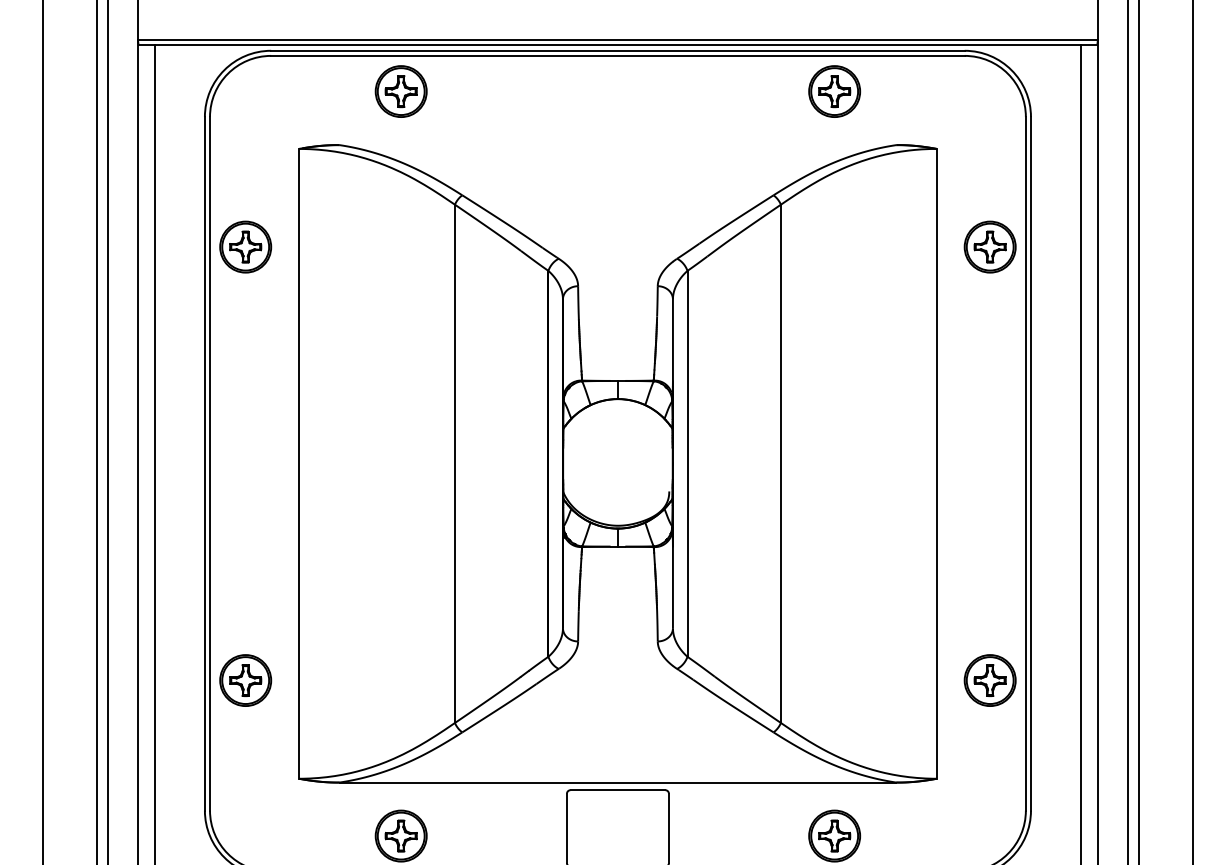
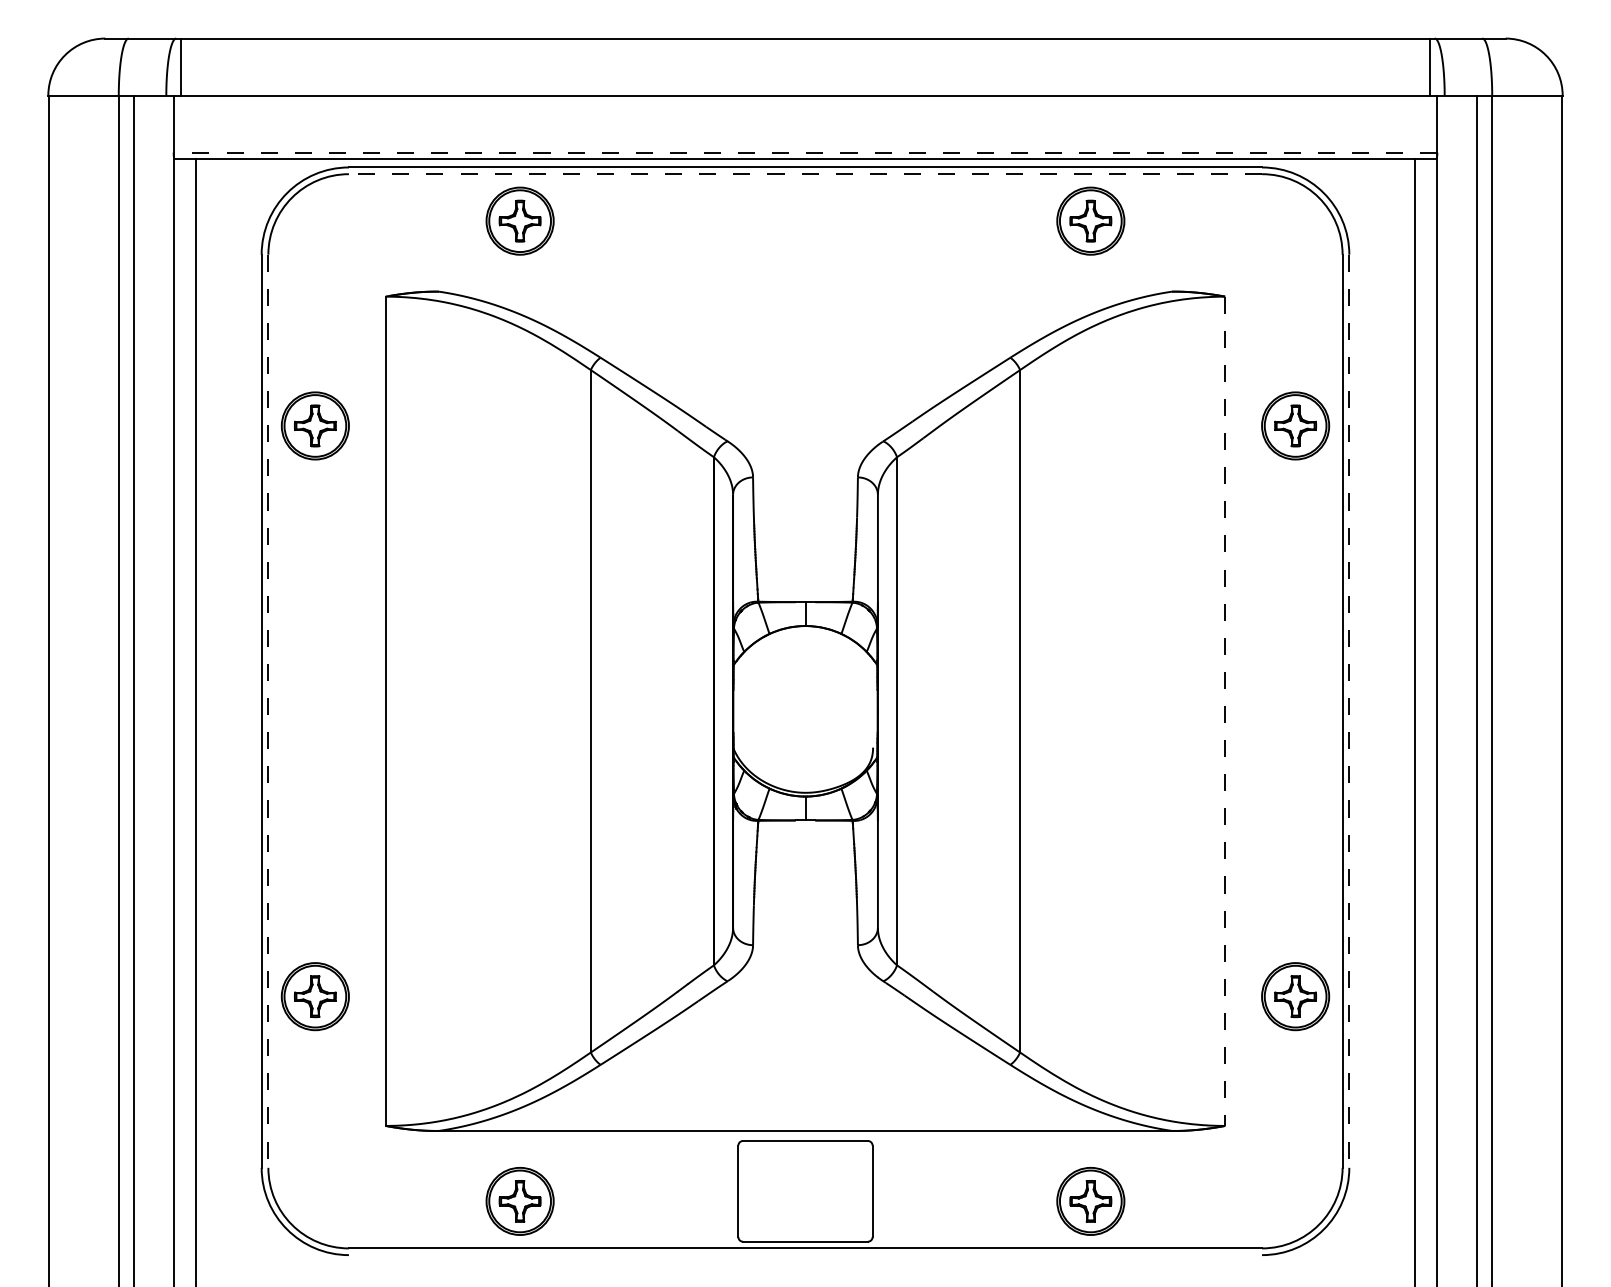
line: (617, 39) -> (805, 152), solid -> dashed
line: (617, 56) -> (805, 174), solid -> dashed
line: (210, 463) -> (268, 711), solid -> dashed
line: (936, 463) -> (1225, 711), solid -> dashed
line: (1031, 463) -> (1349, 711), solid -> dashed

